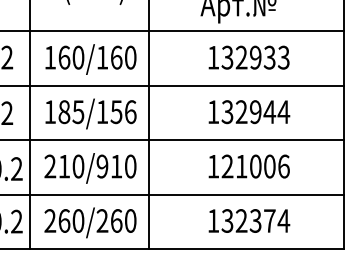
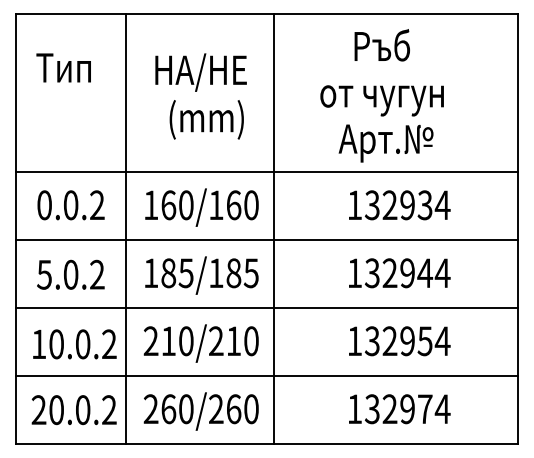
text: (283, 57) -> (442, 205), 132933 -> 132934
text: (123, 112) -> (242, 273), 185/156 -> 185/185
text: (102, 166) -> (216, 341), 210/910 -> 210/210
text: (255, 166) -> (407, 341), 121006 -> 132954
text: (255, 221) -> (407, 409), 132374 -> 132974

